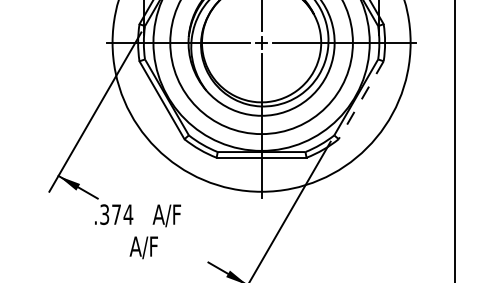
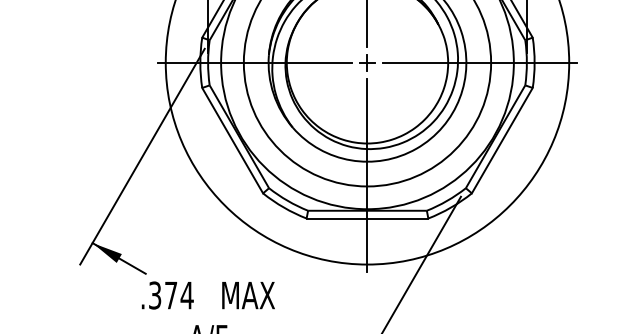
line: (361, 100) -> (502, 140), dashed -> solid
text: (172, 215) -> (246, 296), A/F -> MAX

